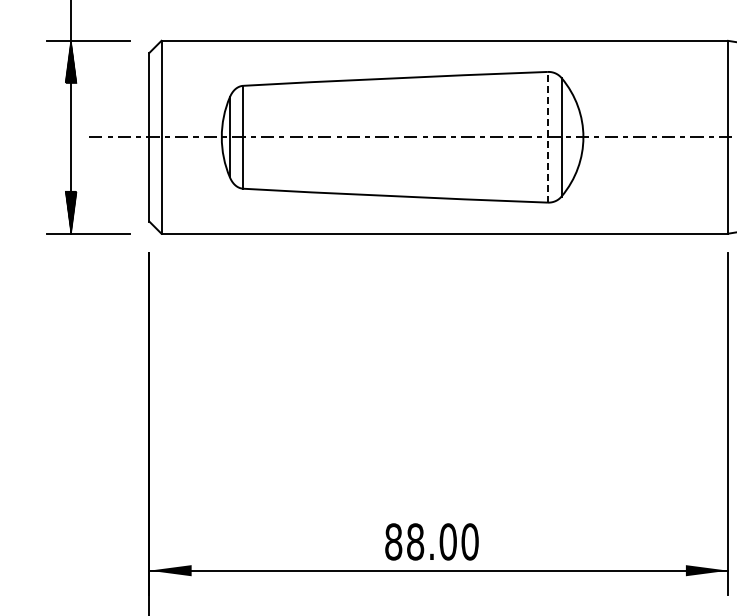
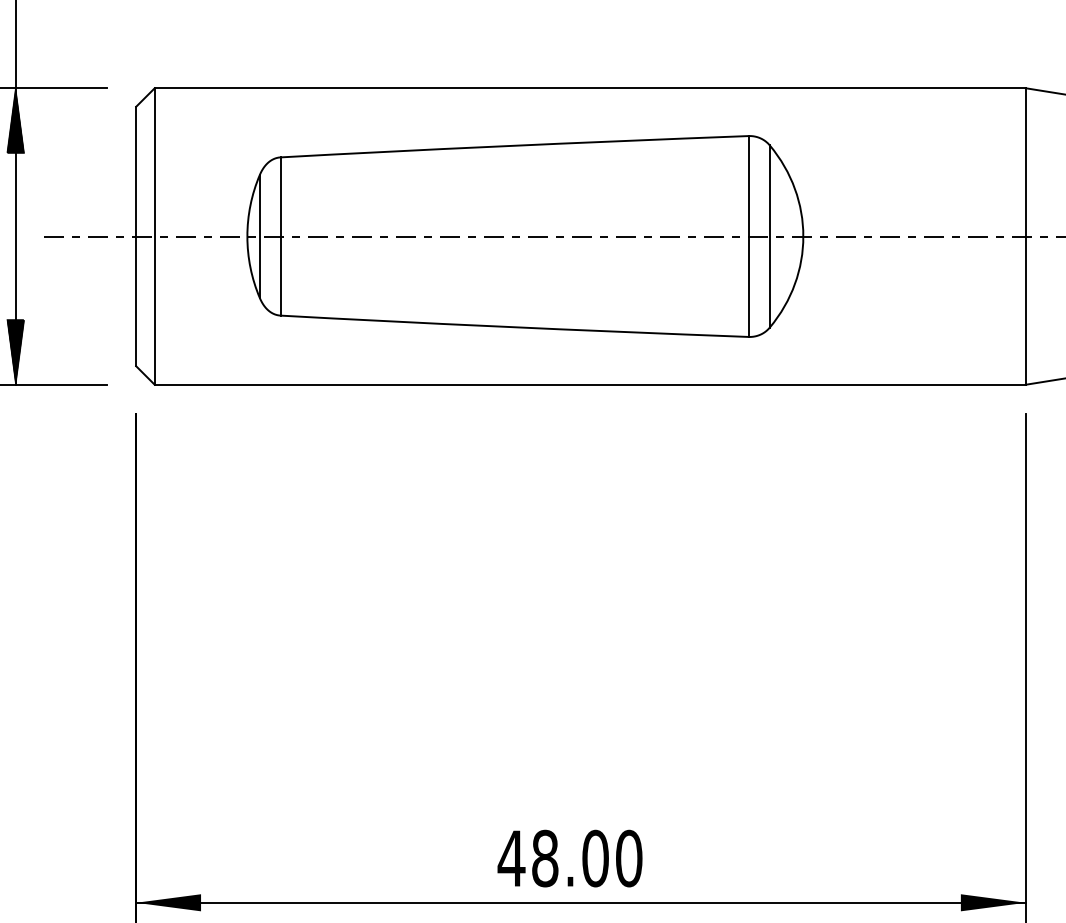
line: (547, 136) -> (748, 235), dashed -> solid
text: (393, 541) -> (511, 857), 88.00 -> 48.00

